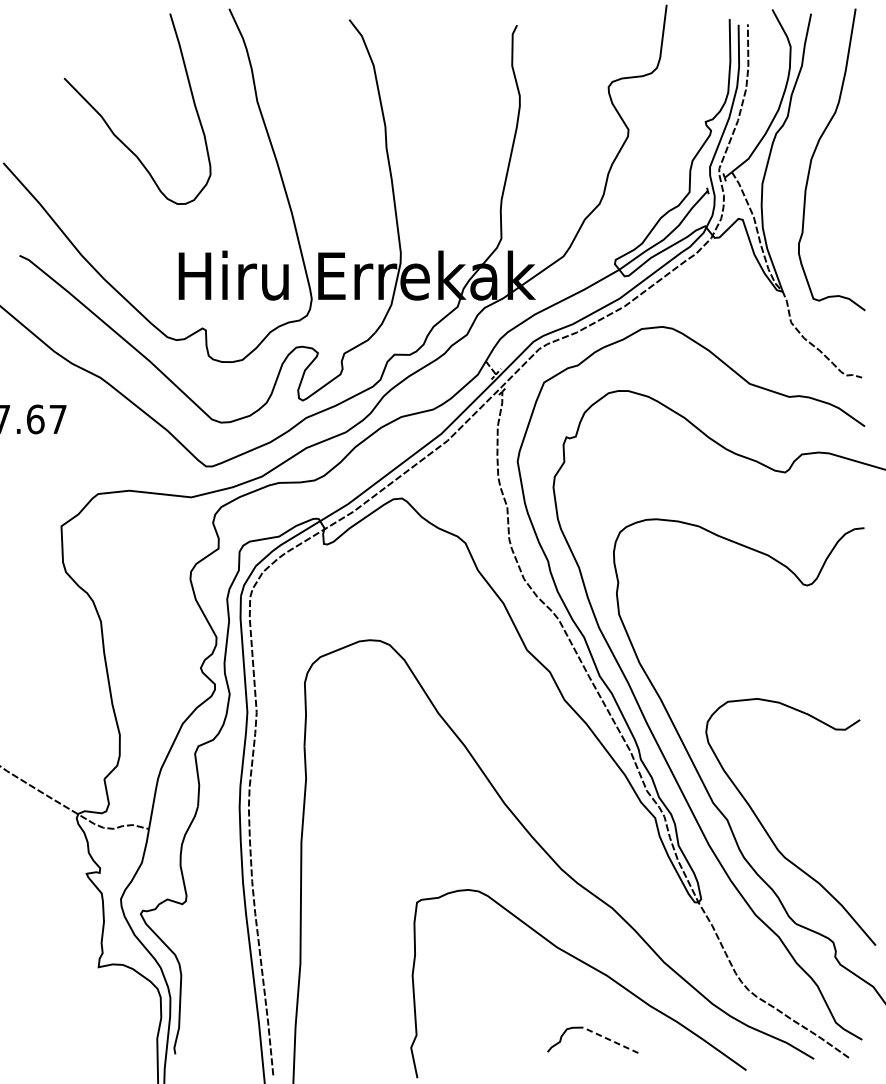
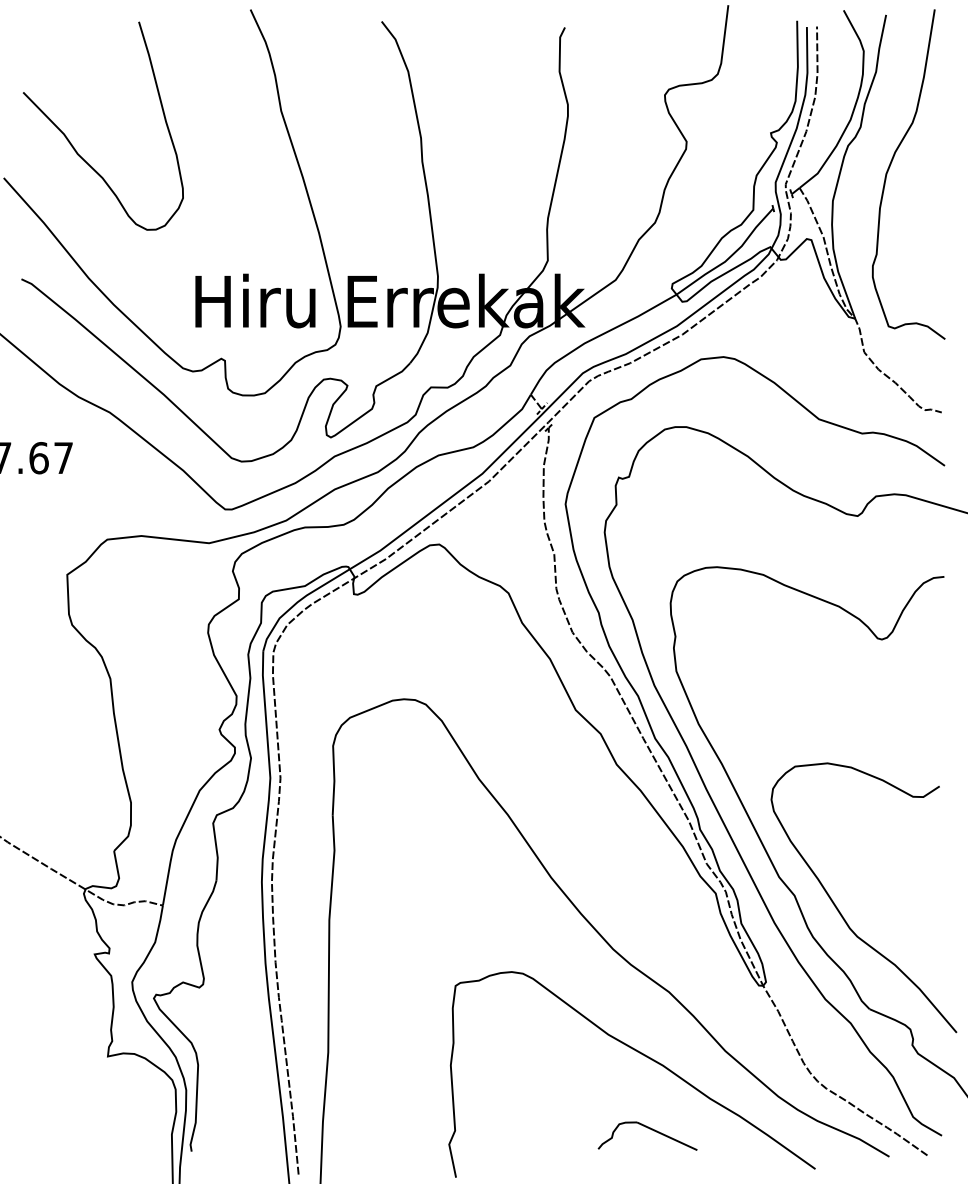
curve: (112, 129) -> (75, 148), moved
line: (610, 1040) -> (666, 1136), dashed -> solid

